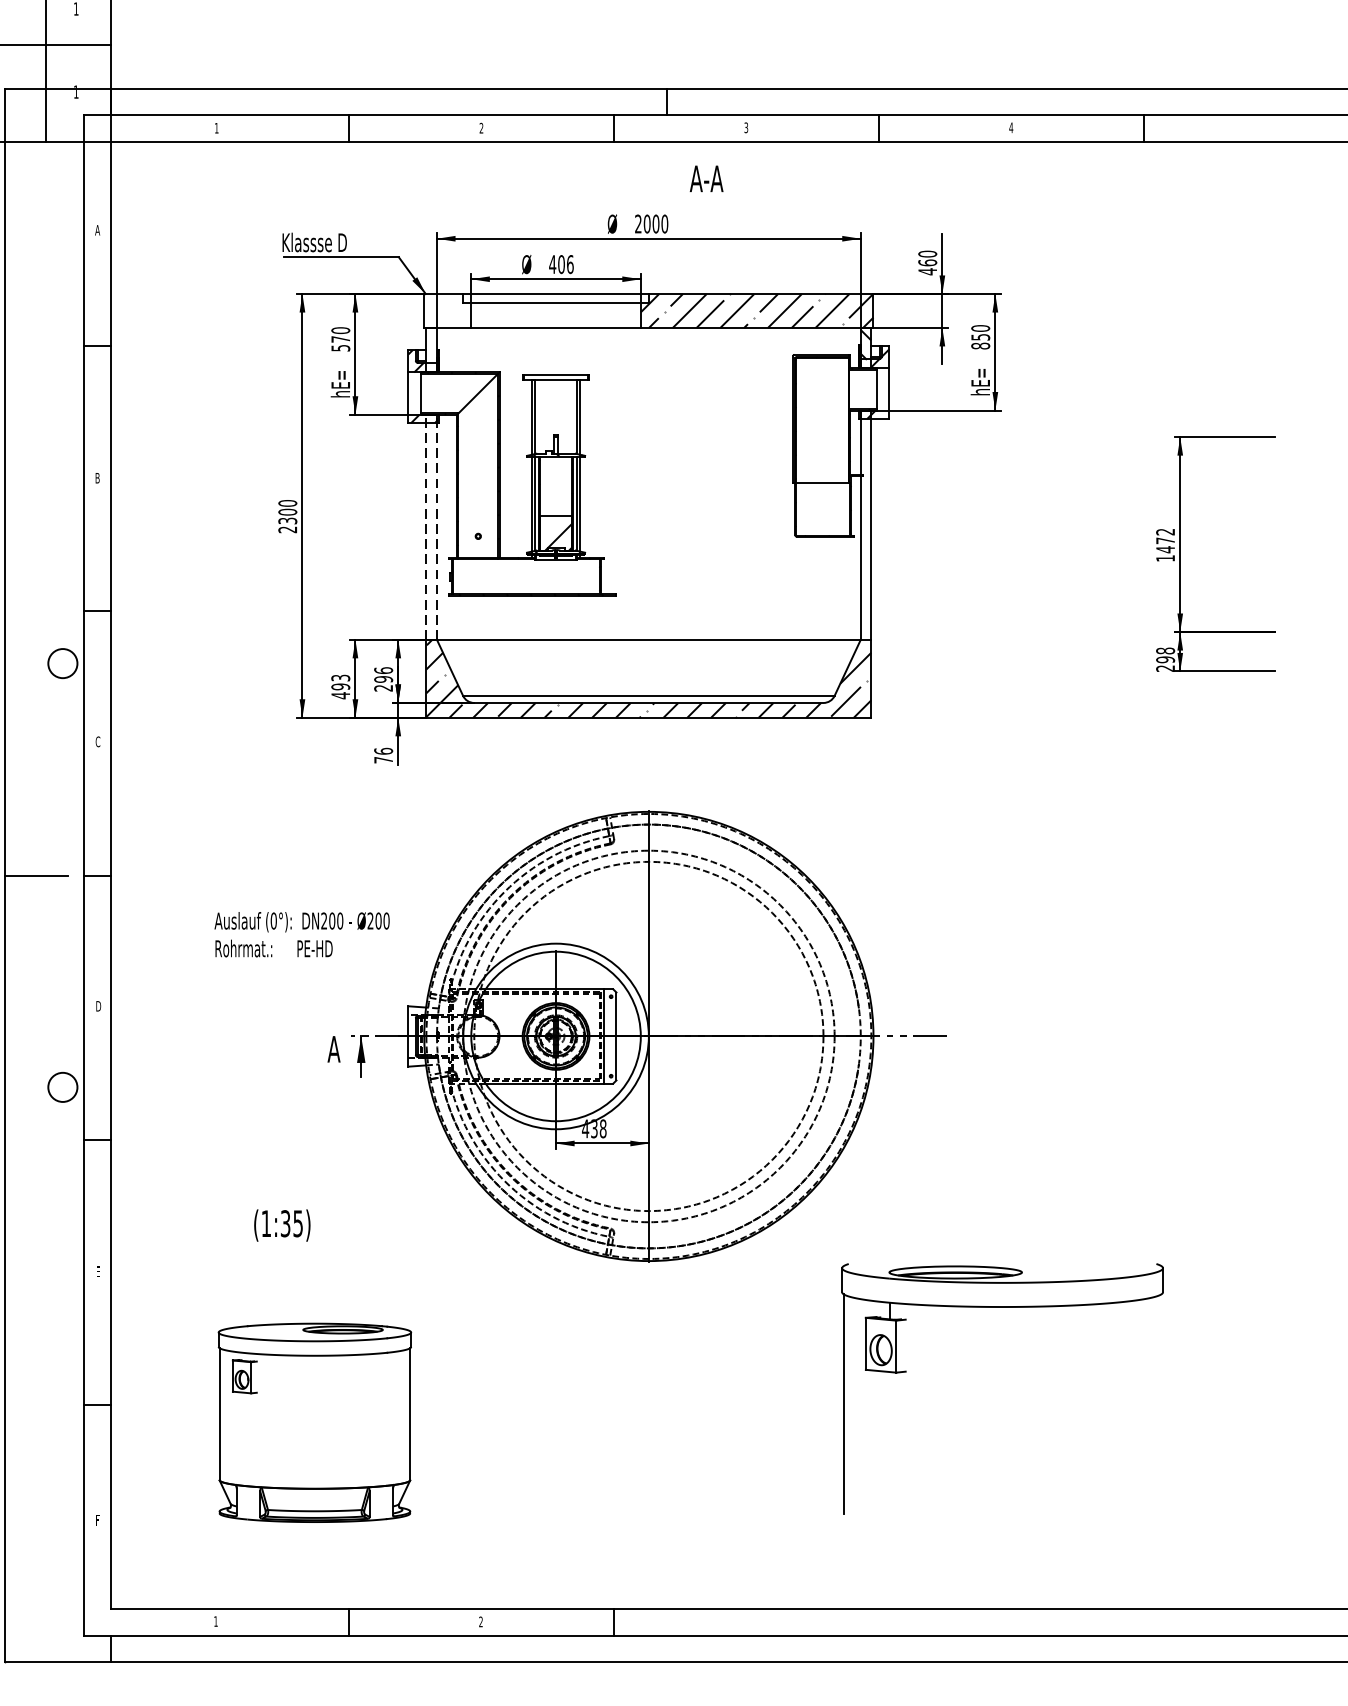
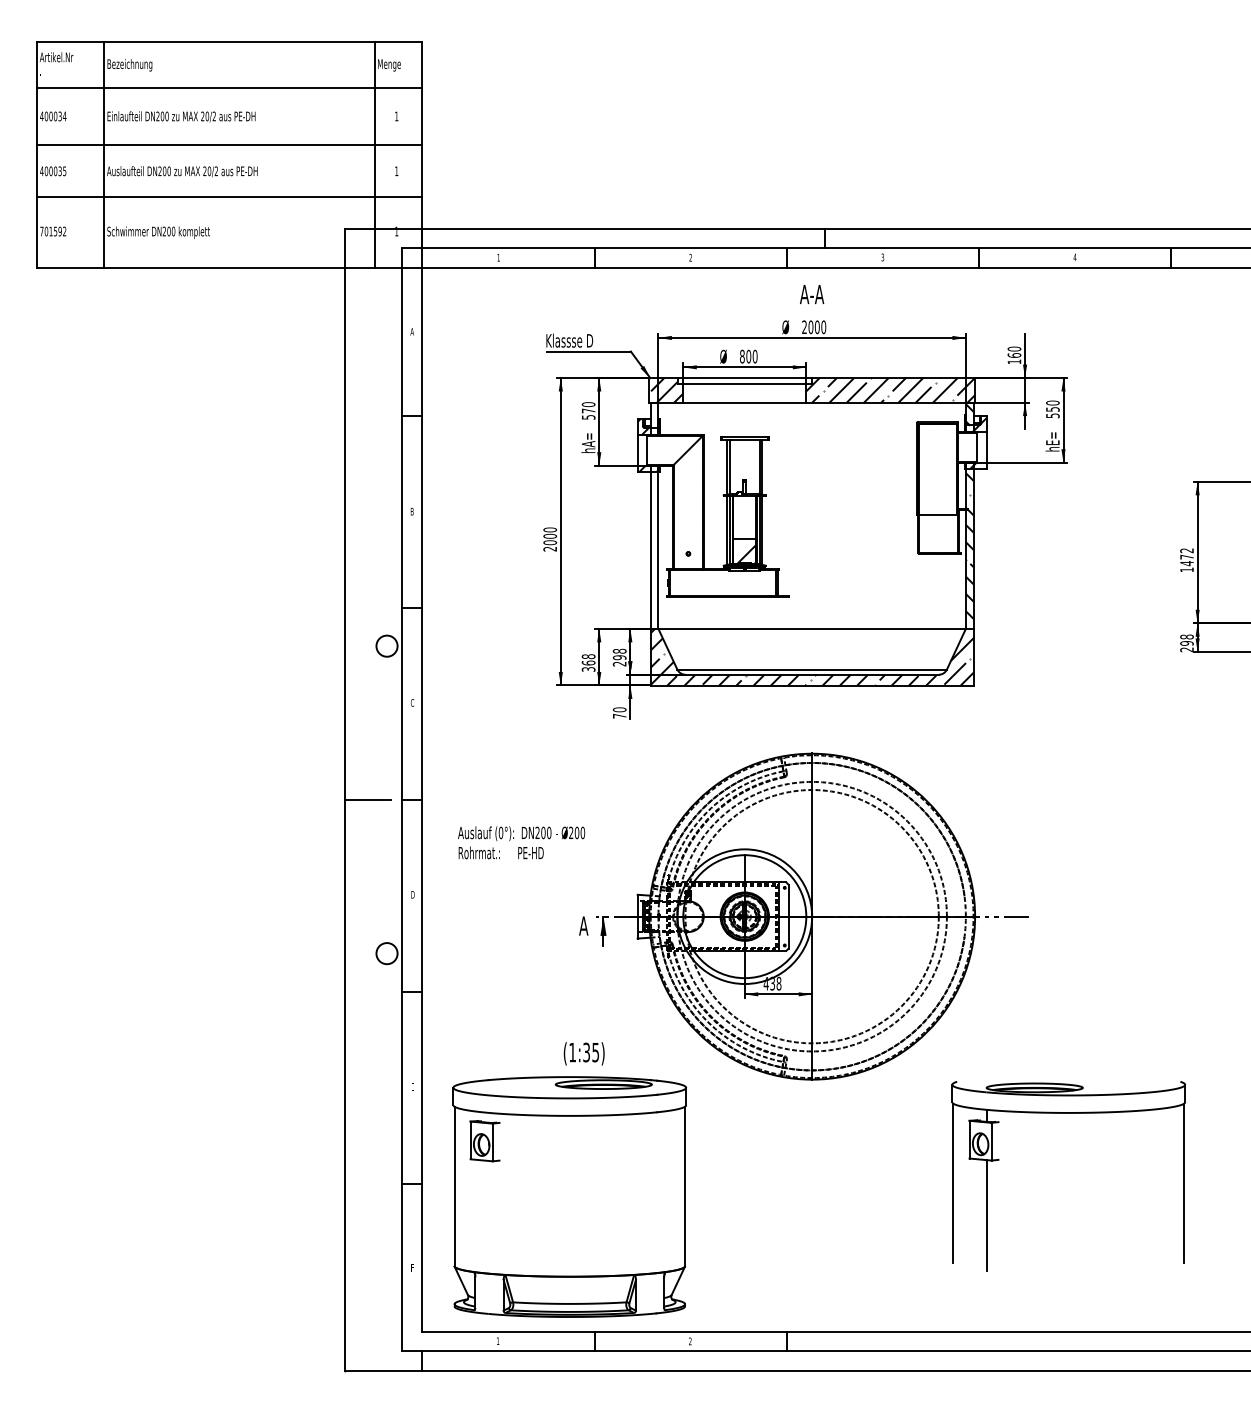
text: (707, 178) -> (812, 294), moved
text: (561, 264) -> (748, 356), 406 -> 800
text: (927, 271) -> (1014, 361), 460 -> 160
hatch: (449, 311) -> (667, 390), added
text: (980, 345) -> (1052, 415), 850 -> 550
text: (340, 380) -> (588, 440), hE= -> hA=
text: (288, 520) -> (550, 542), 2300 -> 2000
hatch: (865, 524) -> (969, 545), added
line: (426, 527) -> (650, 547), dashed -> solid
line: (437, 527) -> (658, 547), dashed -> solid
text: (383, 669) -> (619, 650), 296 -> 298
text: (340, 687) -> (588, 663), 493 -> 368
text: (383, 750) -> (619, 709), 76 -> 70
text: (301, 934) -> (521, 842), moved
text: (281, 1225) -> (583, 1053), moved
line: (1162, 1404) -> (1184, 1183), added
part: (314, 1422) -> (569, 1196), size x1.67
line: (890, 1448) -> (987, 1215), added

